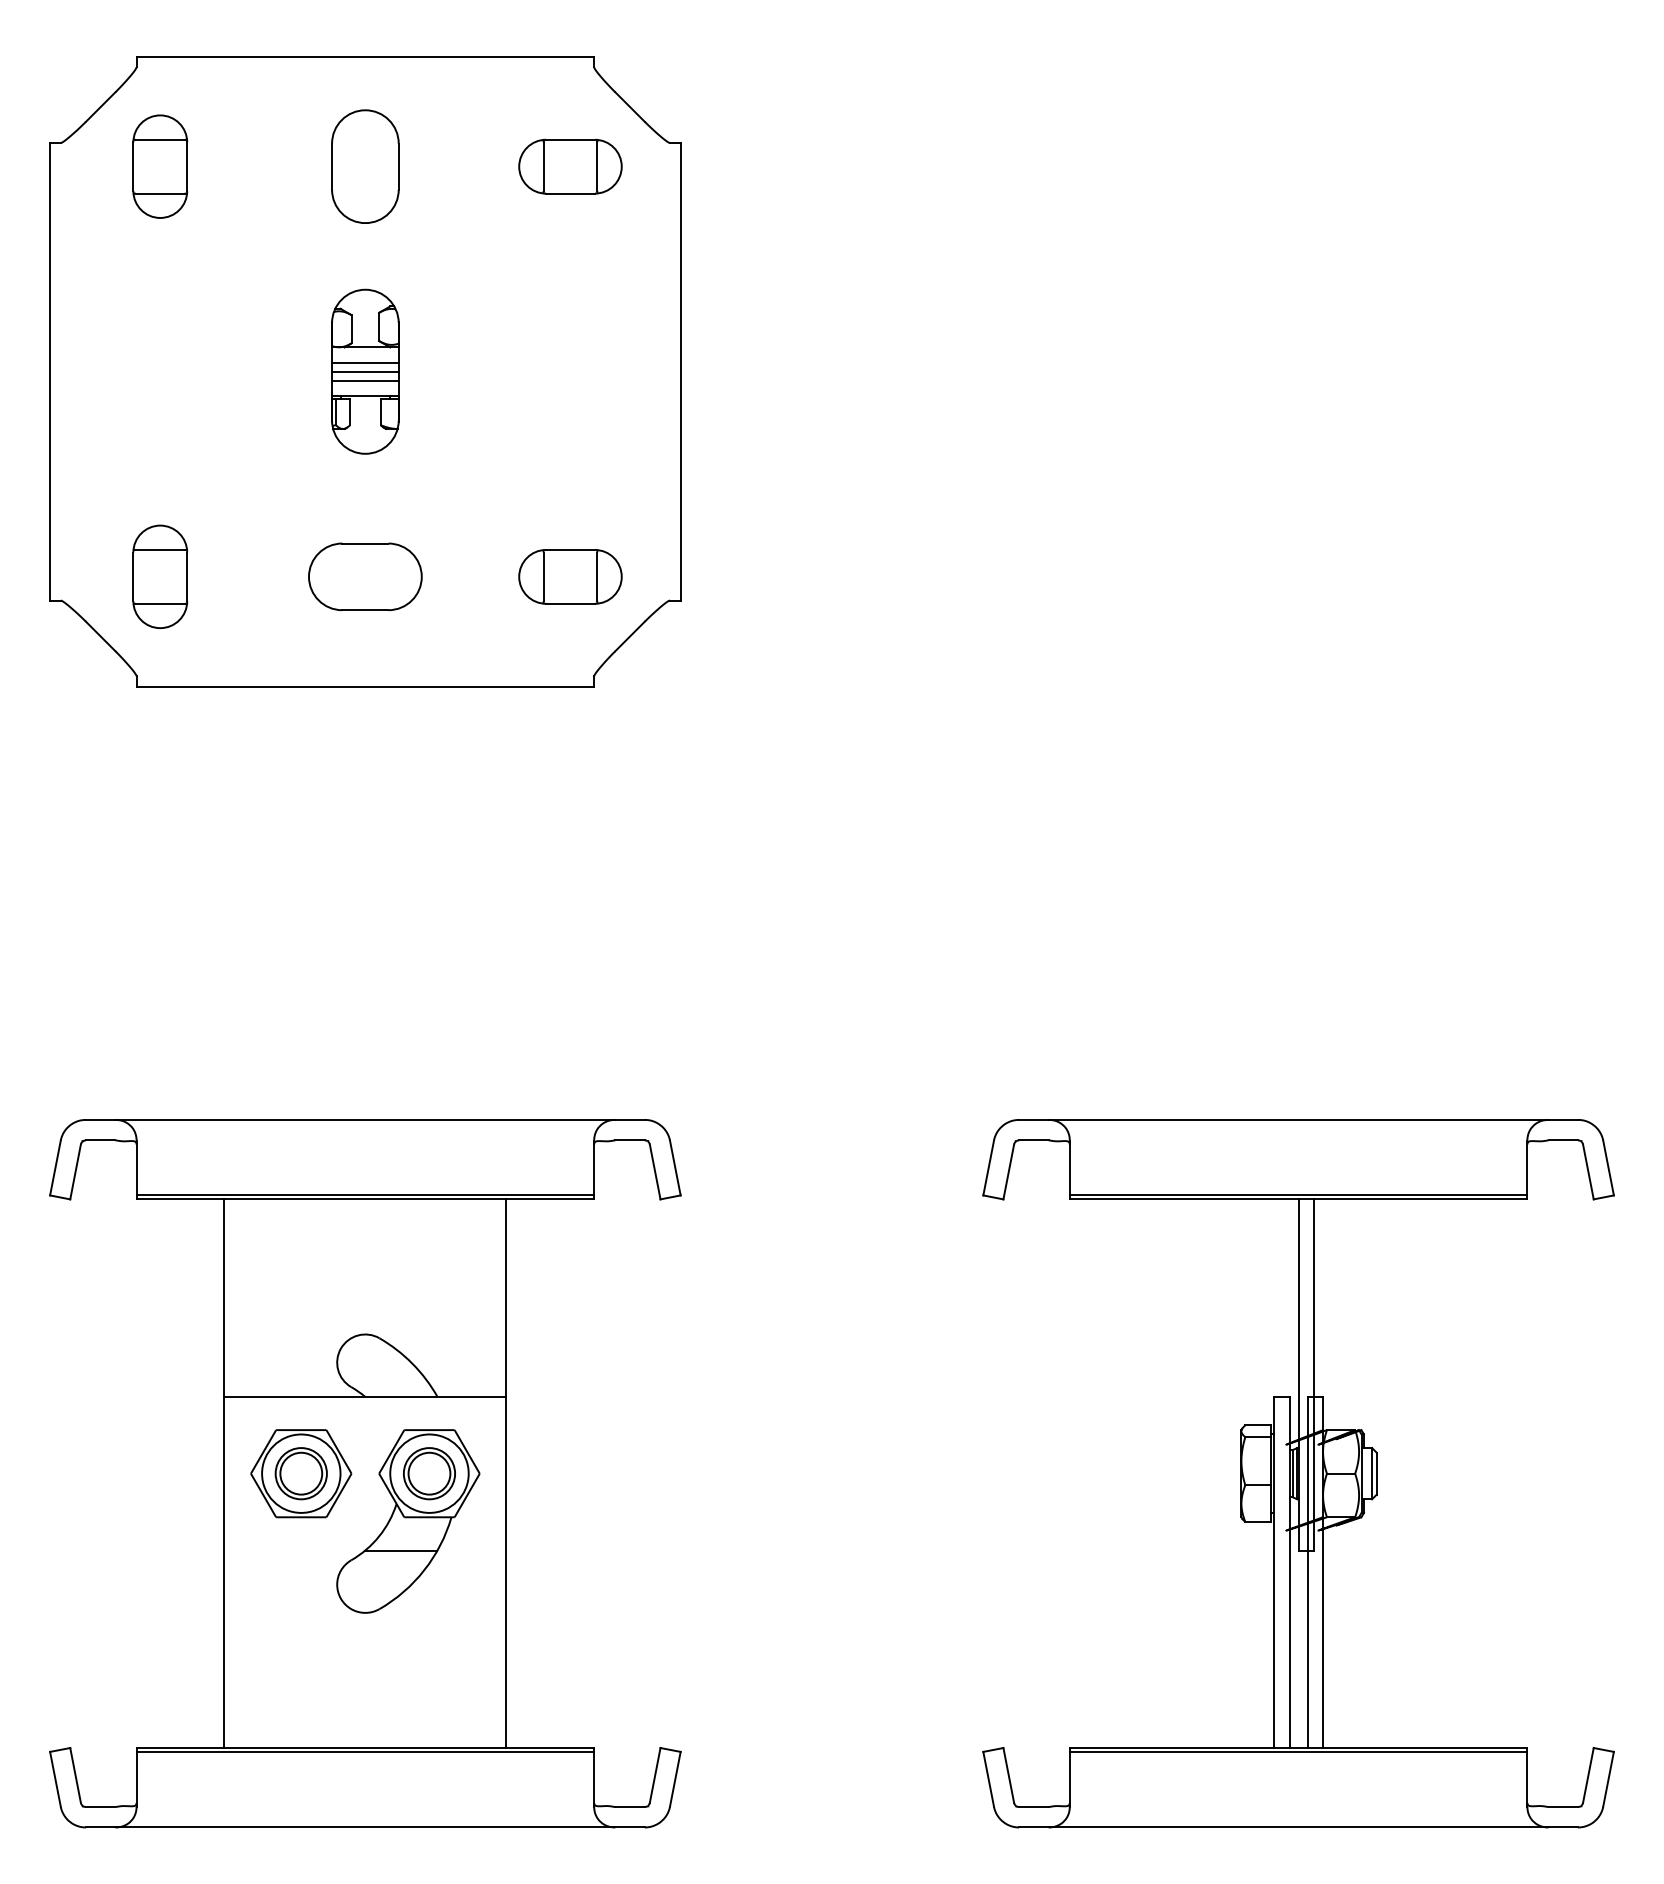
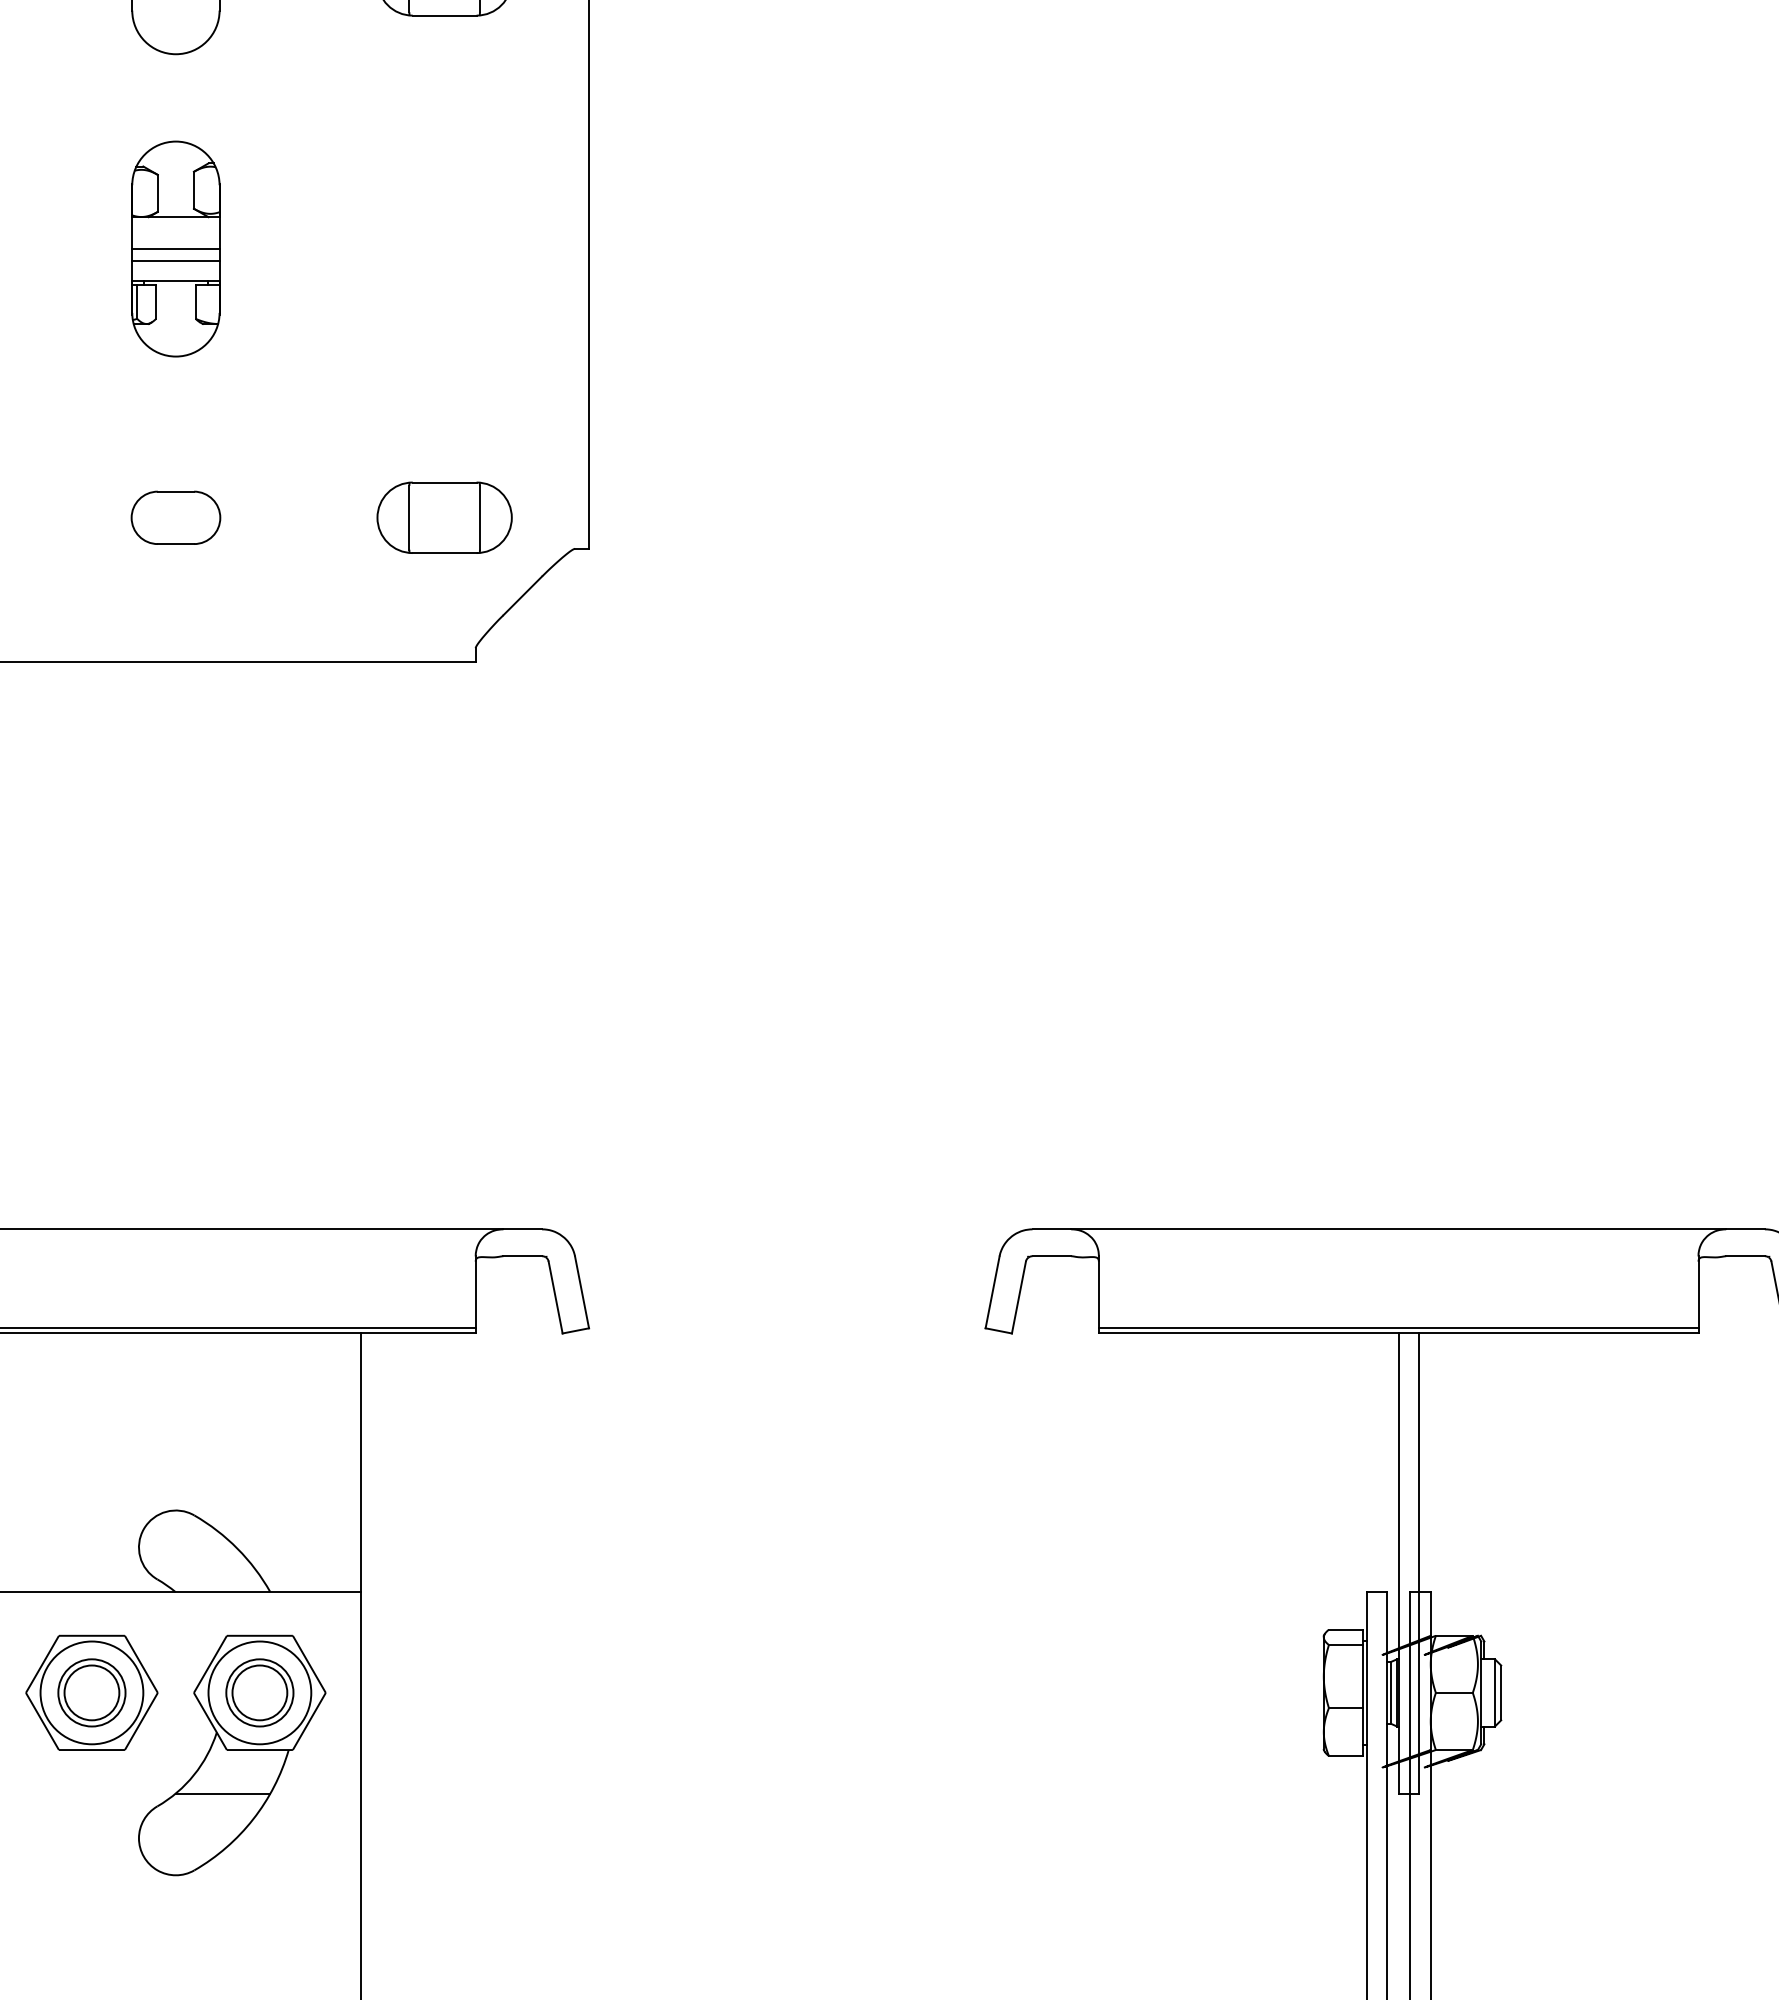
line: (365, 362) -> (176, 236), removed
part: (365, 576) -> (176, 517), size x0.6

